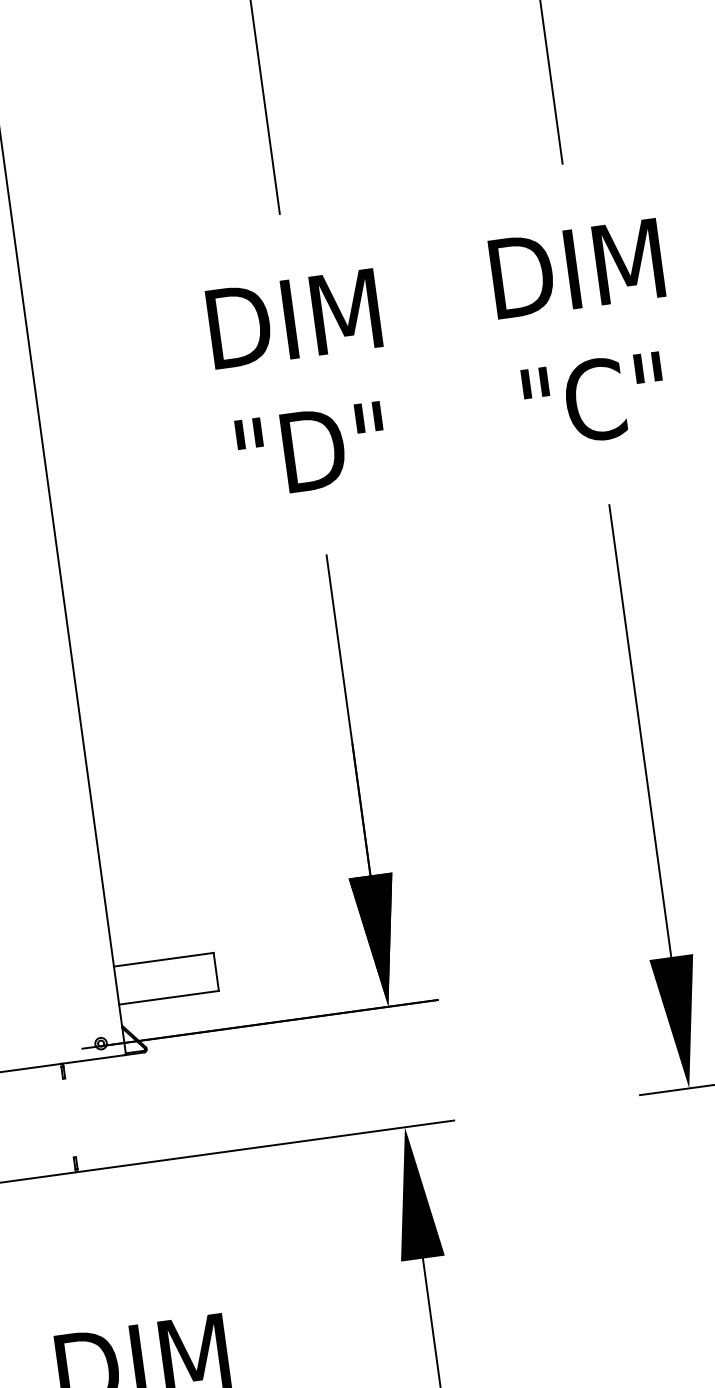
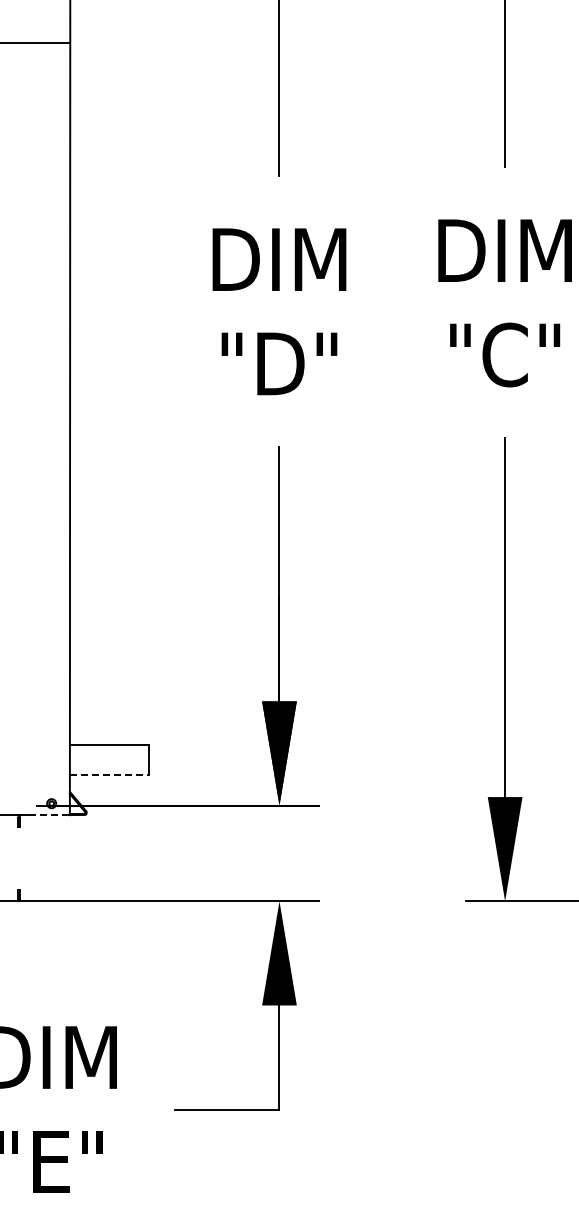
line: (169, 998) -> (109, 775), solid -> dashed
line: (99, 1059) -> (48, 815), solid -> dashed

